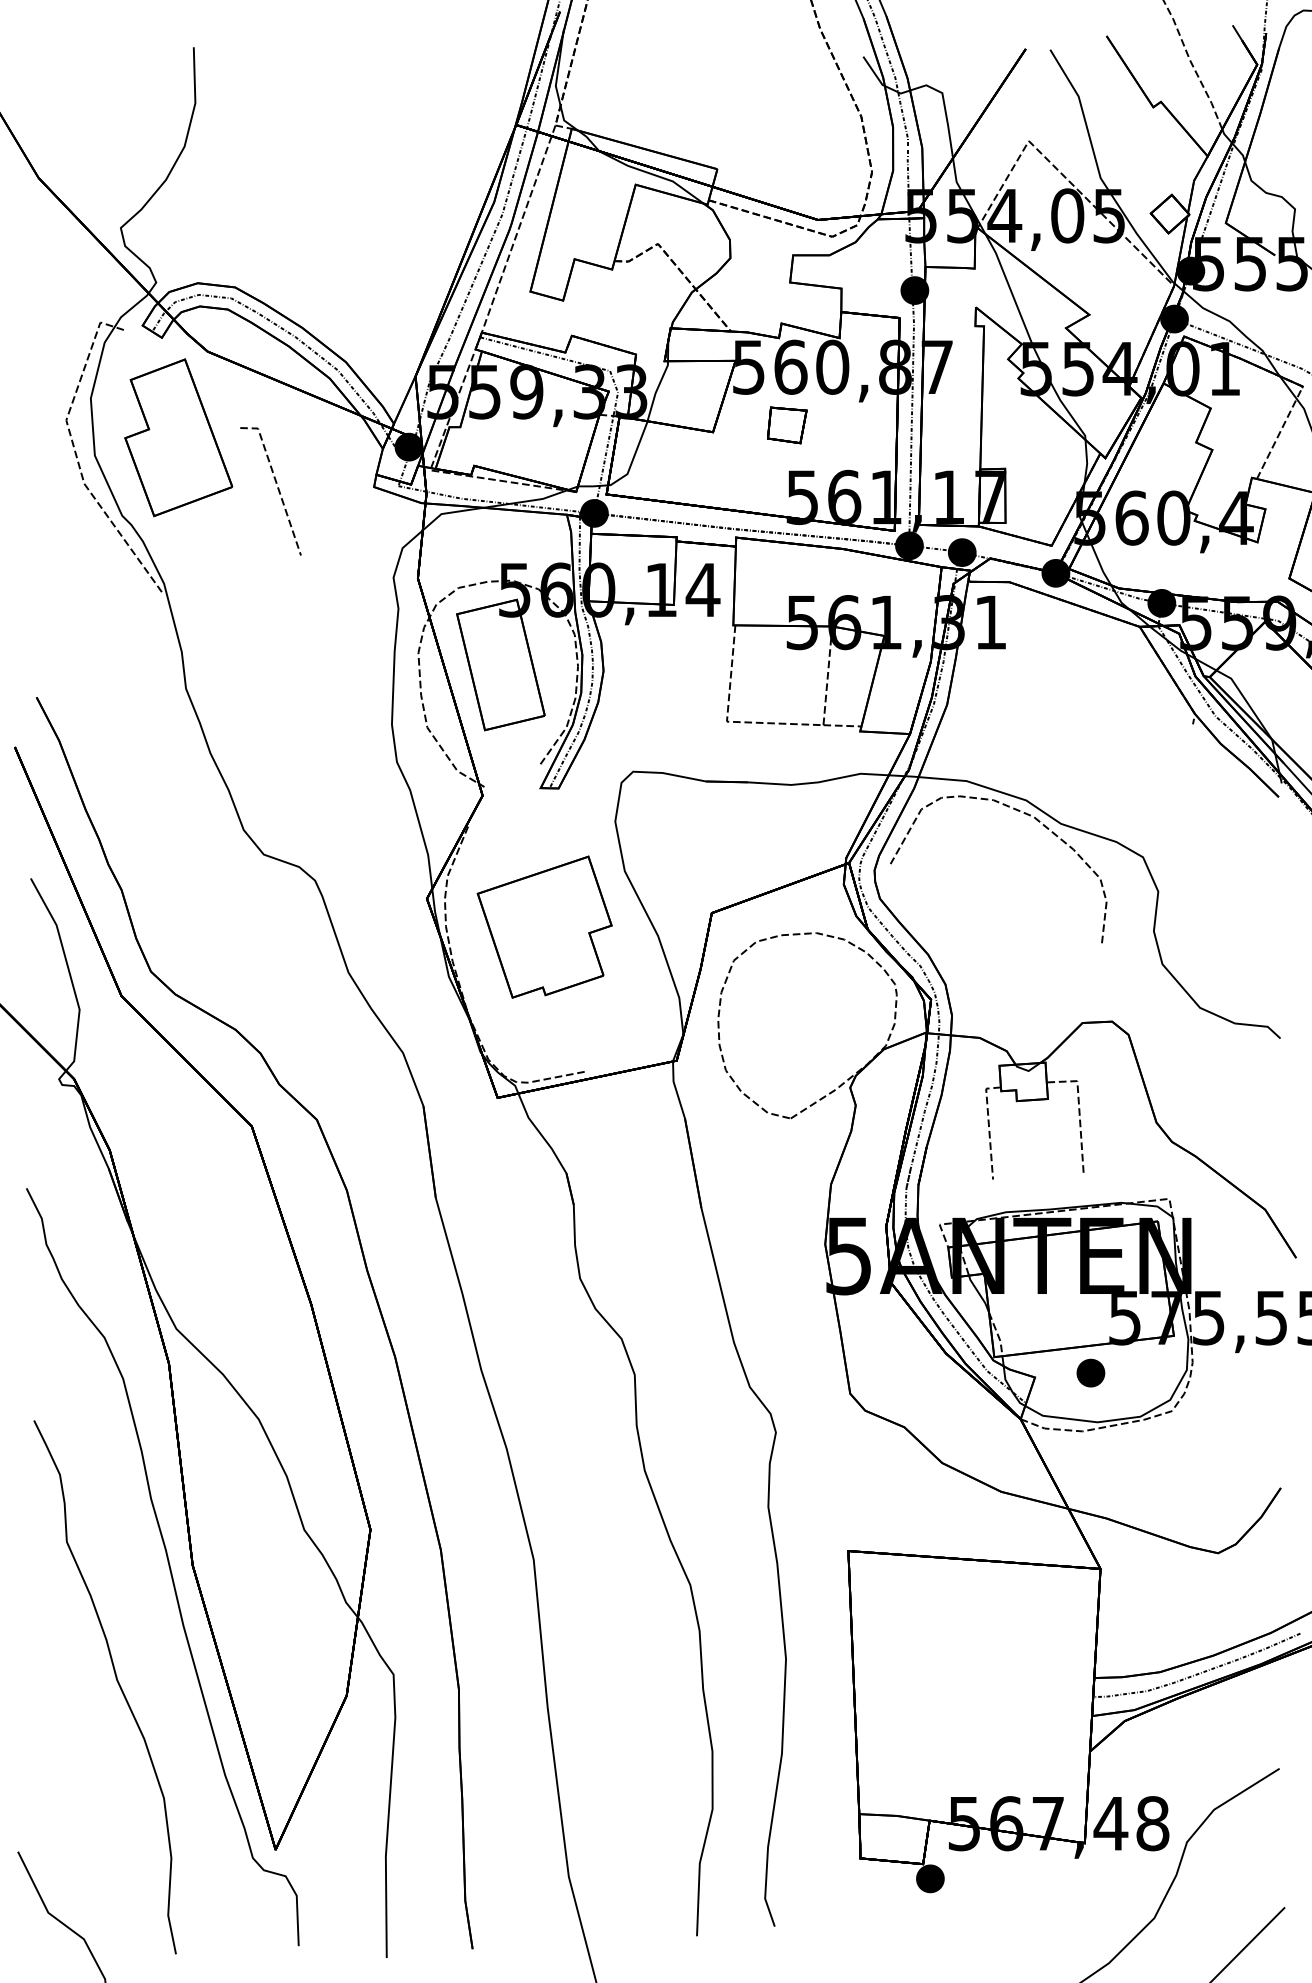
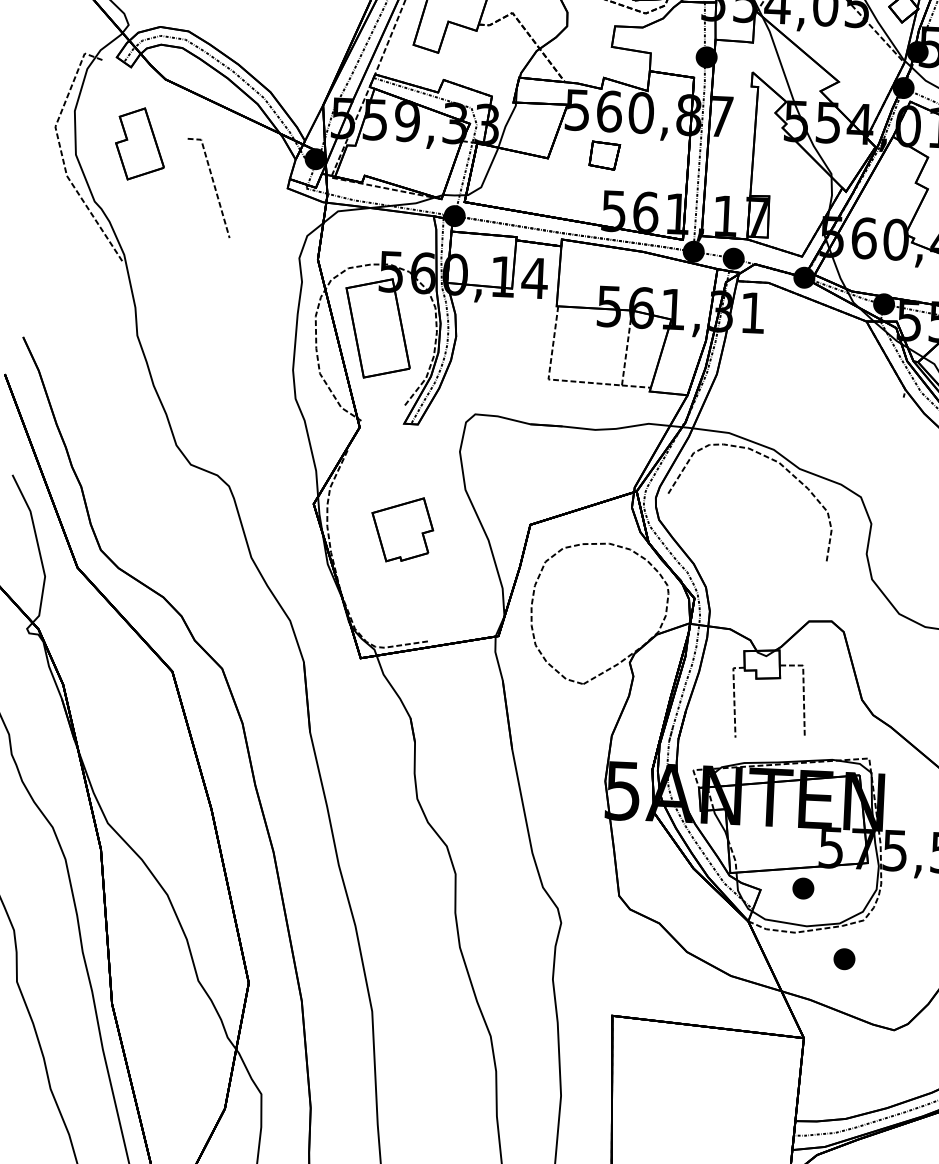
part: (178, 437) -> (140, 143), size x0.6
part: (544, 926) -> (402, 529), size x0.6
part: (1148, 1462) -> (844, 958), added

